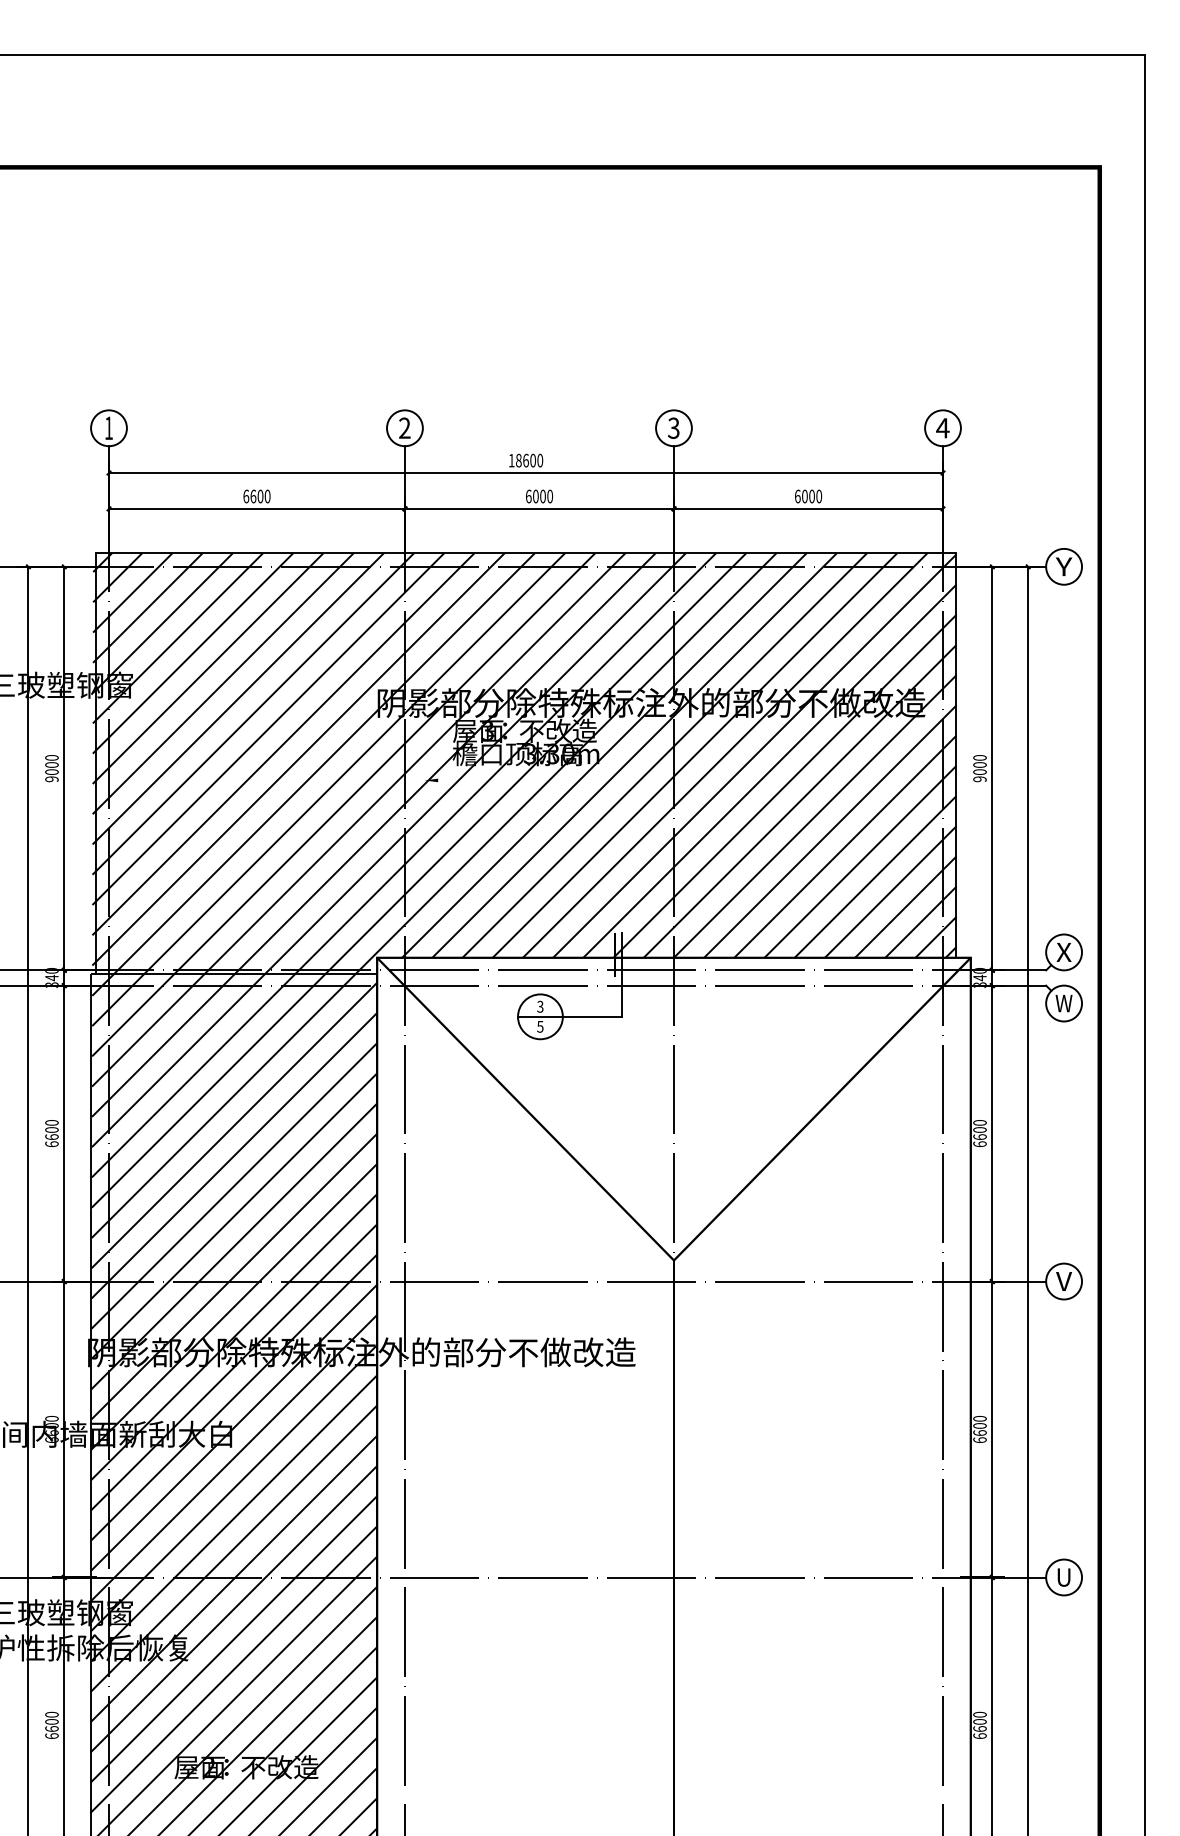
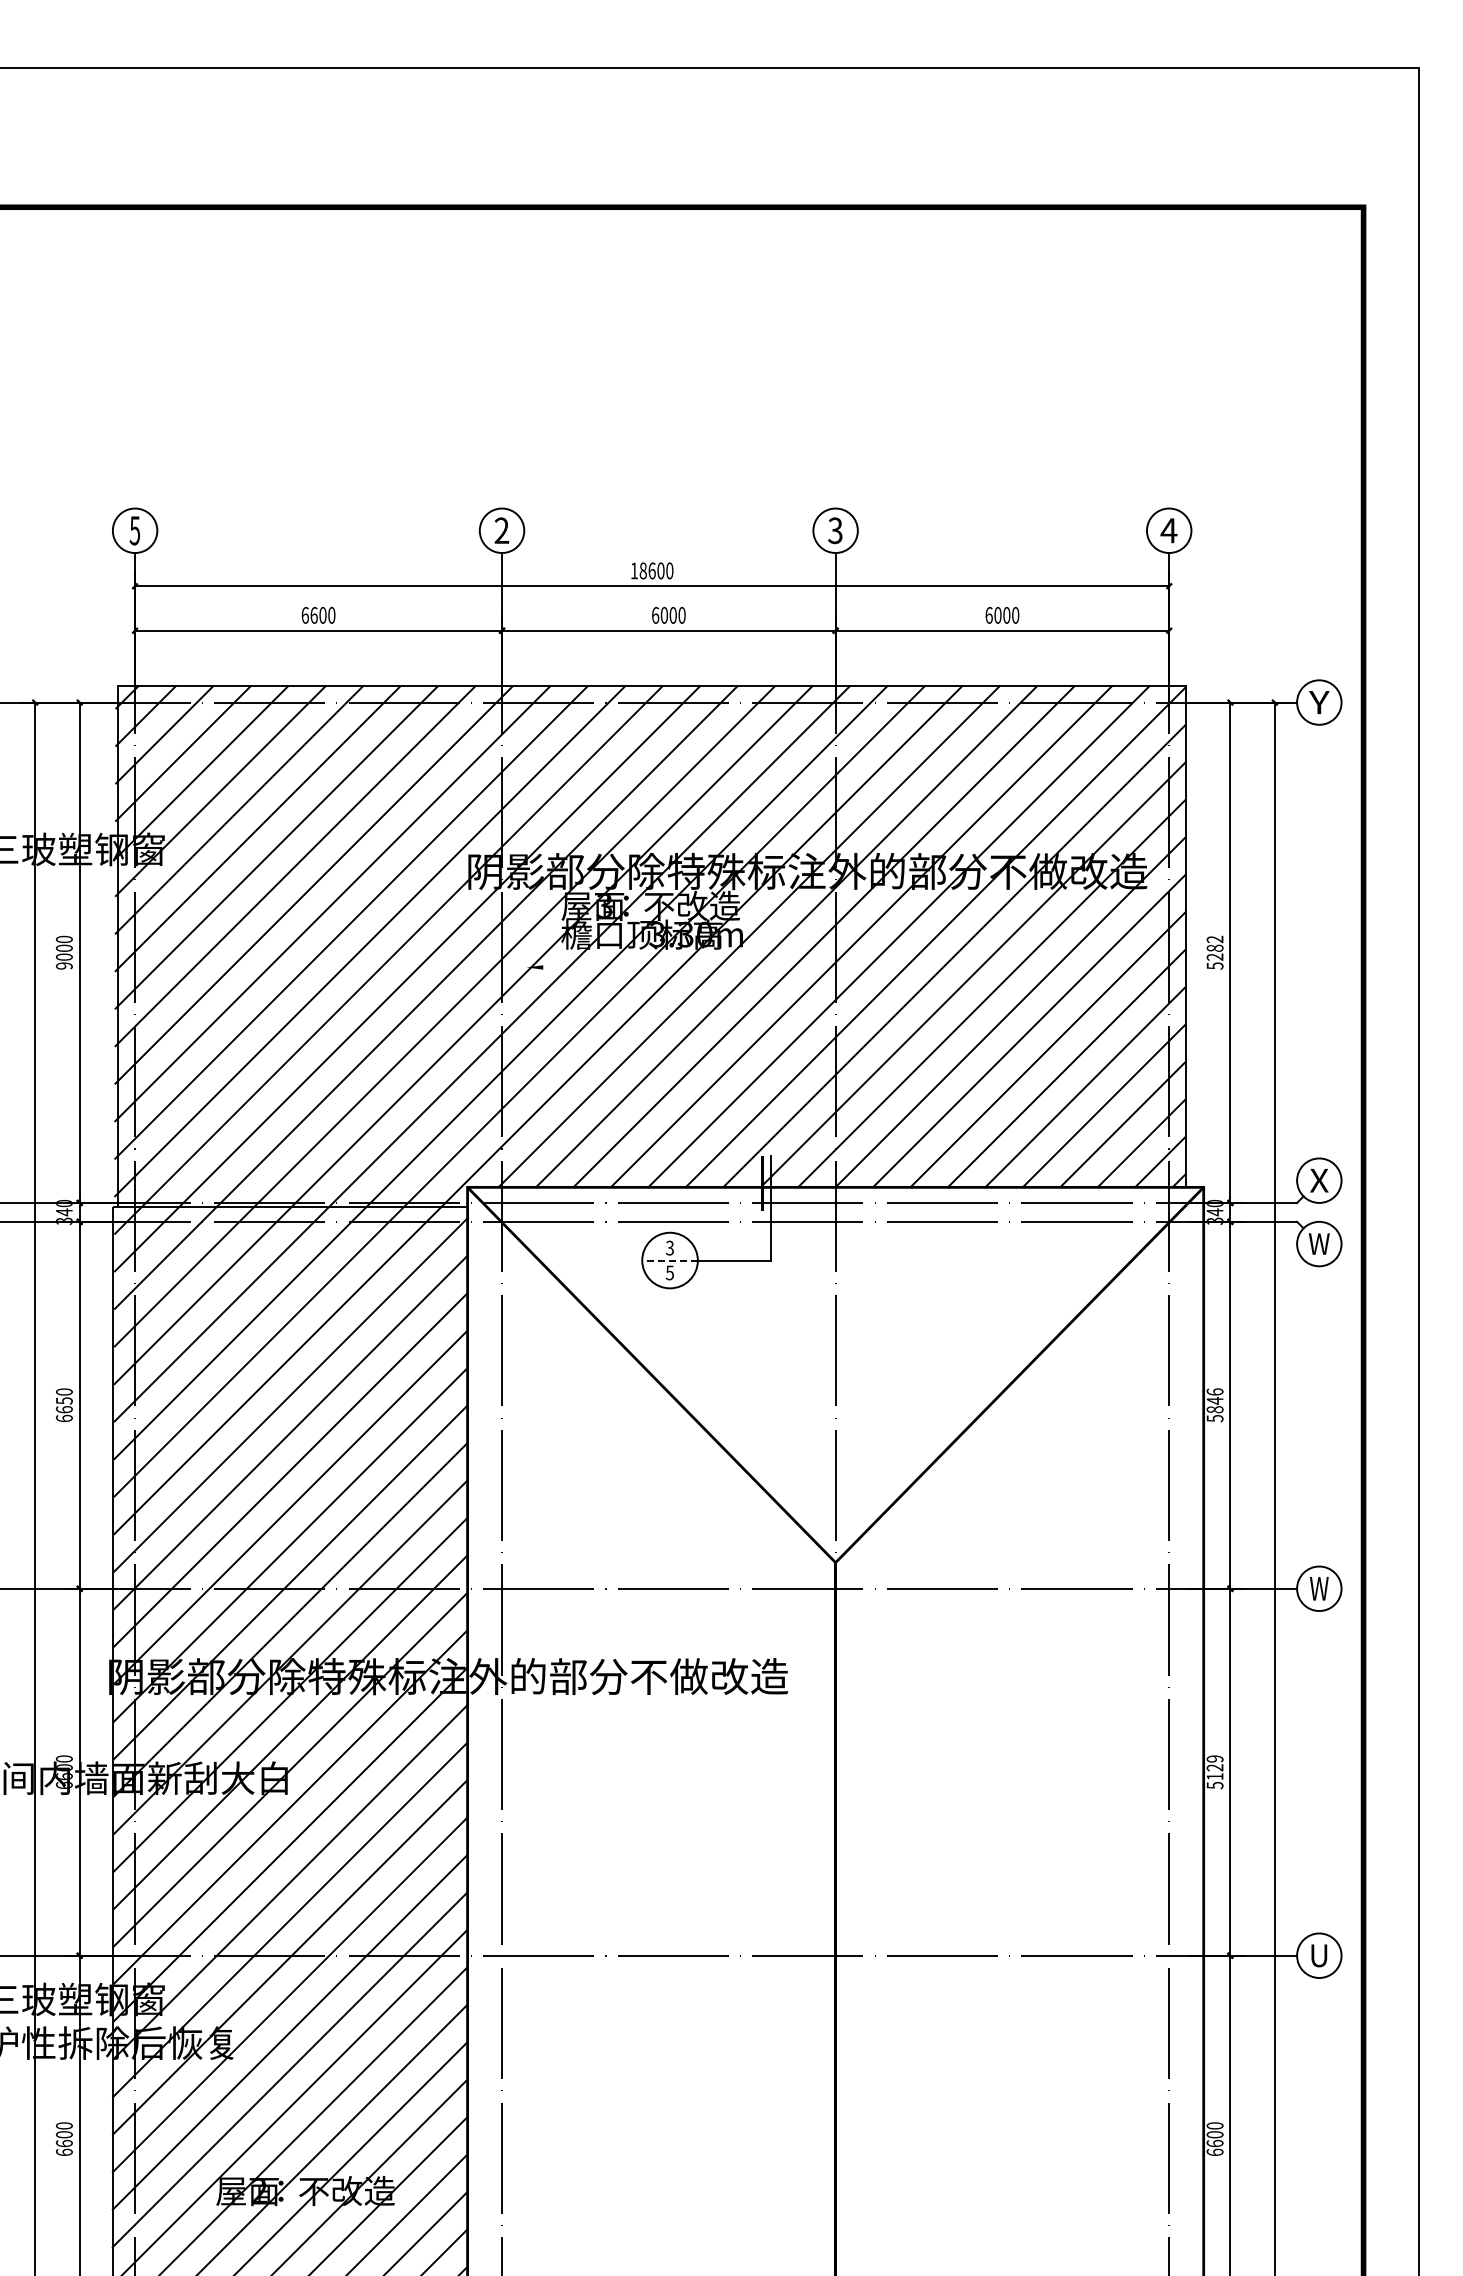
text: (108, 428) -> (134, 530), 1 -> 5
text: (979, 768) -> (1214, 952), 9000 -> 5282
line: (540, 1016) -> (670, 1260), solid -> dashed
text: (51, 1129) -> (63, 1400), 6600 -> 6650
text: (979, 1133) -> (1214, 1405), 6600 -> 5846
text: (1064, 1281) -> (1319, 1588), V -> W
text: (979, 1429) -> (1214, 1772), 6600 -> 5129

